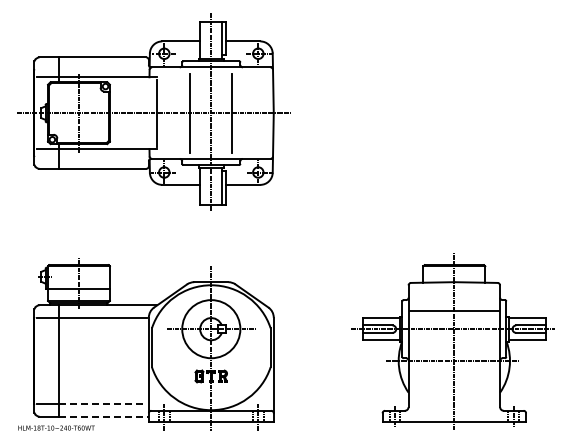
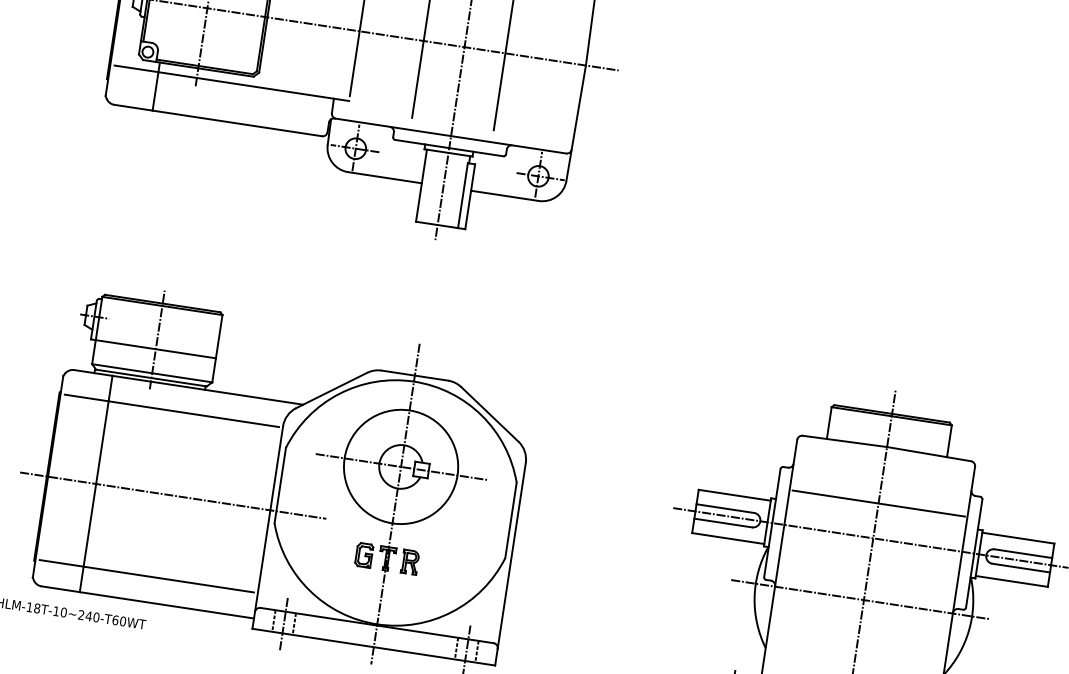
line: (98, 360) -> (172, 494), added
line: (103, 403) -> (169, 579), dashed -> solid
line: (104, 416) -> (167, 605), dashed -> solid

